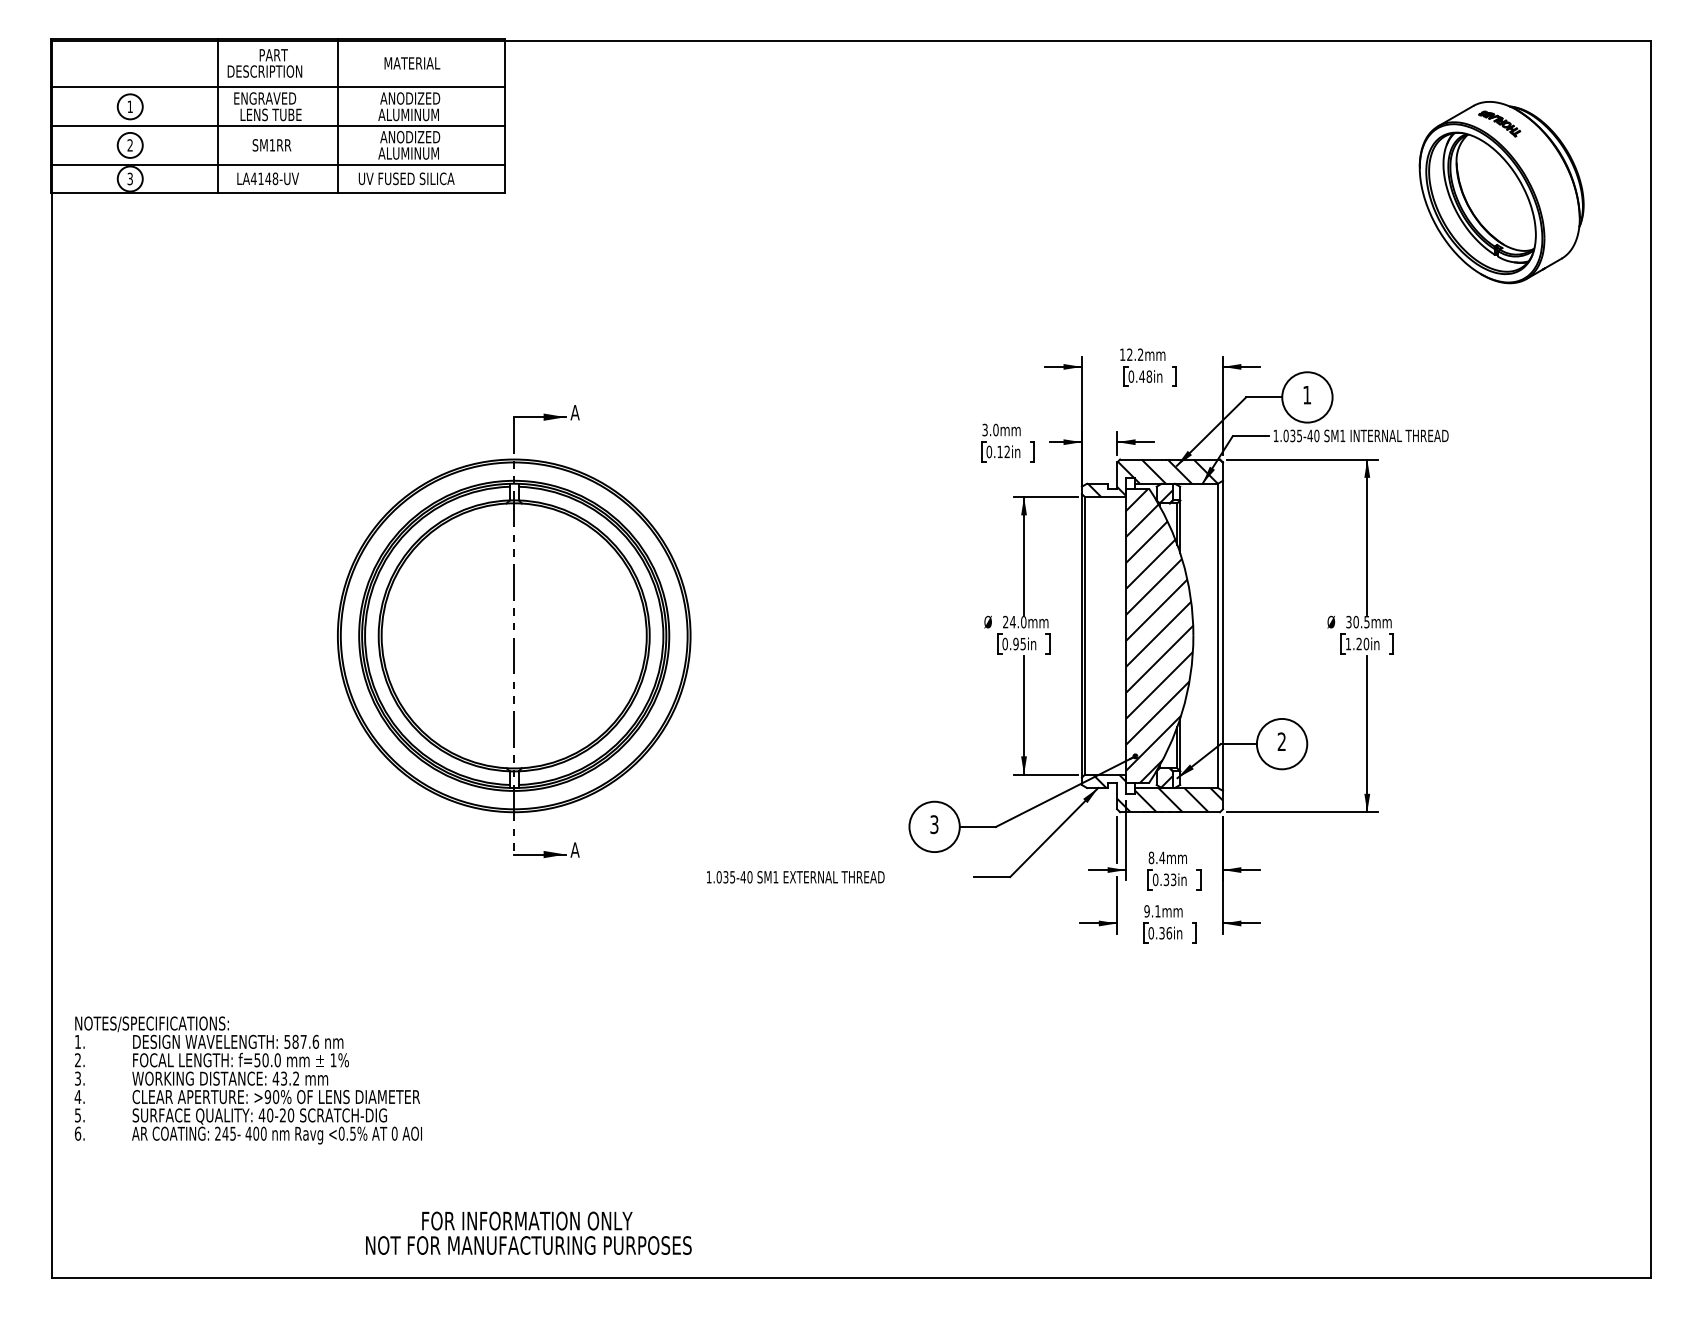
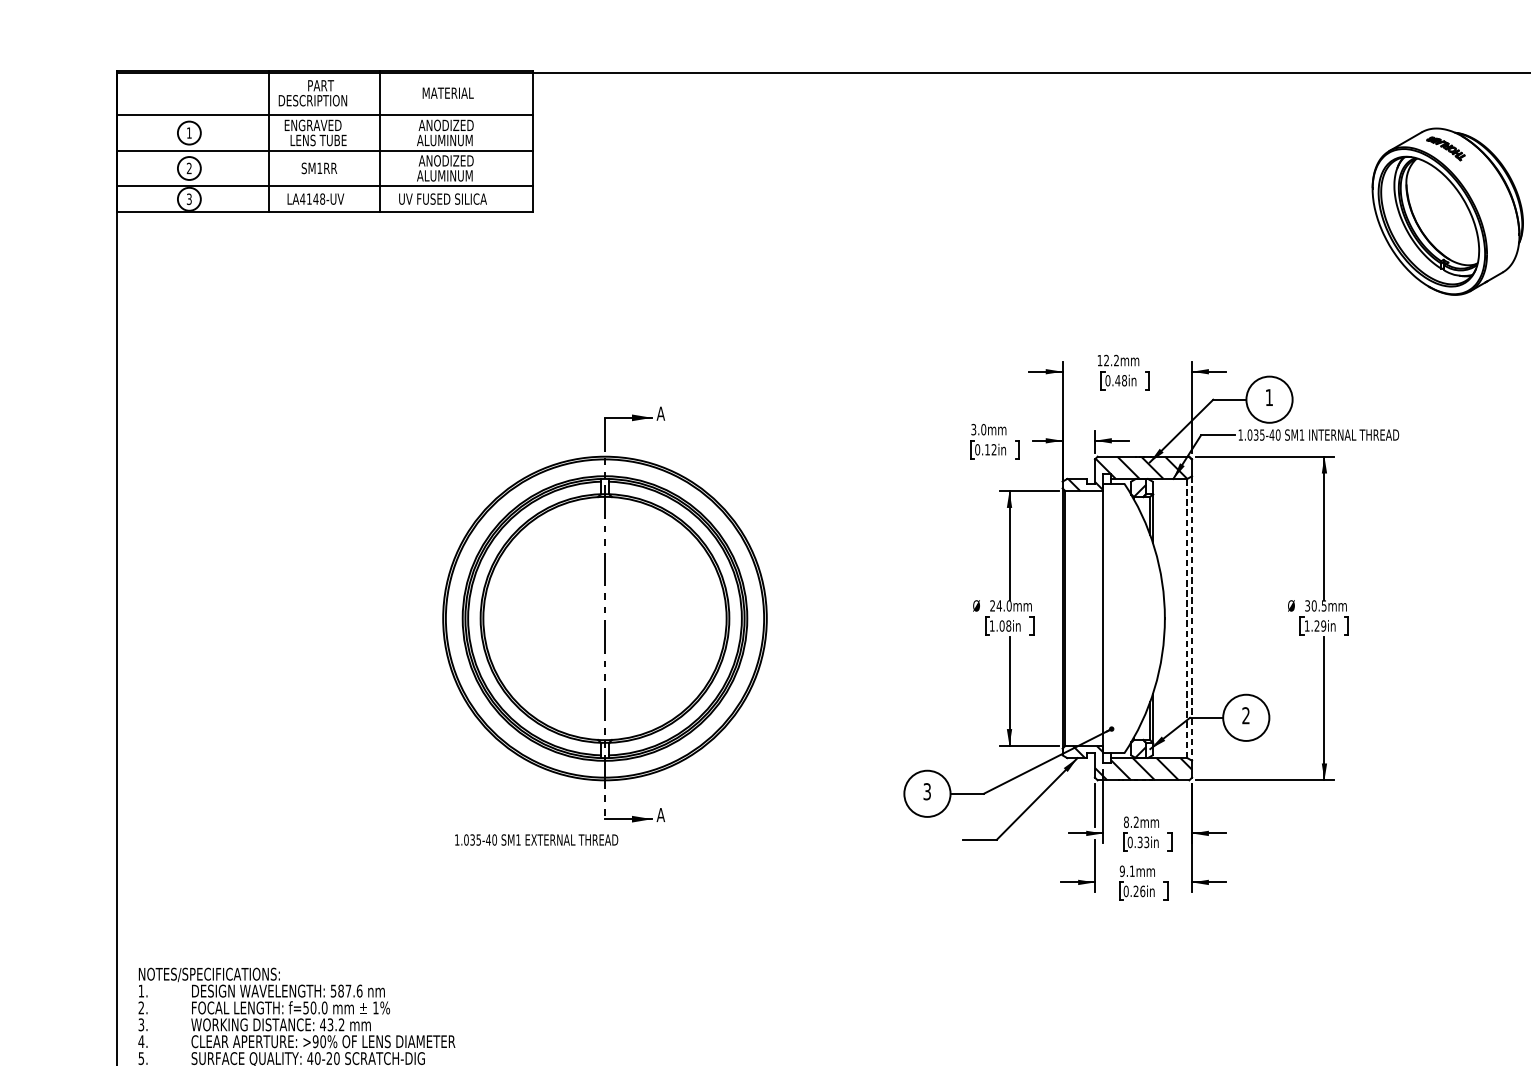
part: (514, 631) -> (605, 614), moved
hatch: (1159, 635) -> (1133, 618), removed
line: (1217, 635) -> (1187, 618), solid -> dashed
line: (1223, 636) -> (1192, 619), solid -> dashed
text: (1013, 643) -> (999, 625), 0.95in -> 1.08in
text: (1366, 644) -> (1323, 626), 1.20in -> 1.29in
text: (1162, 857) -> (1136, 821), 8.4mm -> 8.2mm
text: (795, 877) -> (536, 840), moved
text: (1161, 933) -> (1135, 891), 0.36in -> 0.26in

